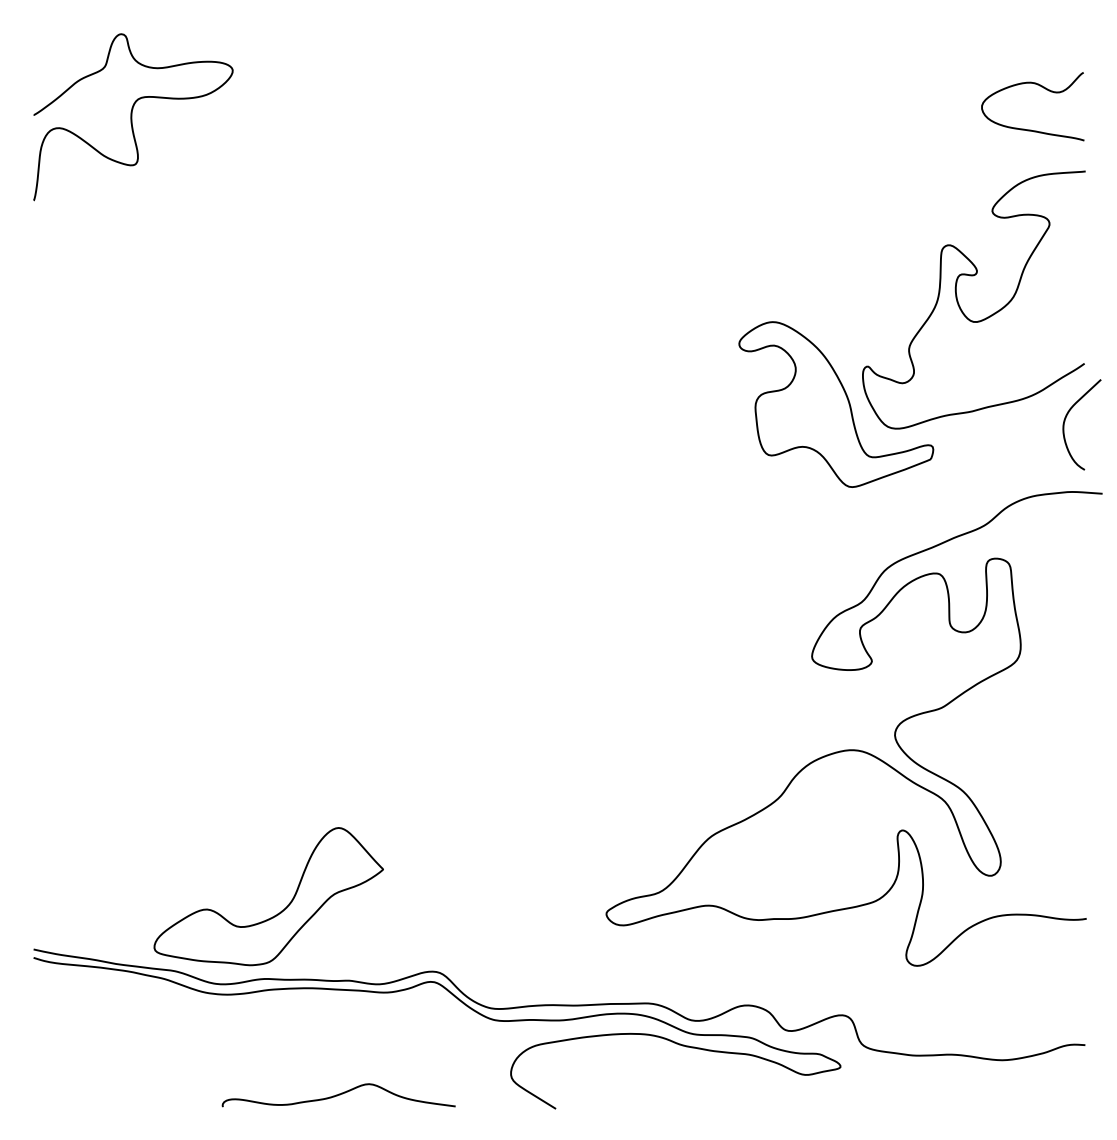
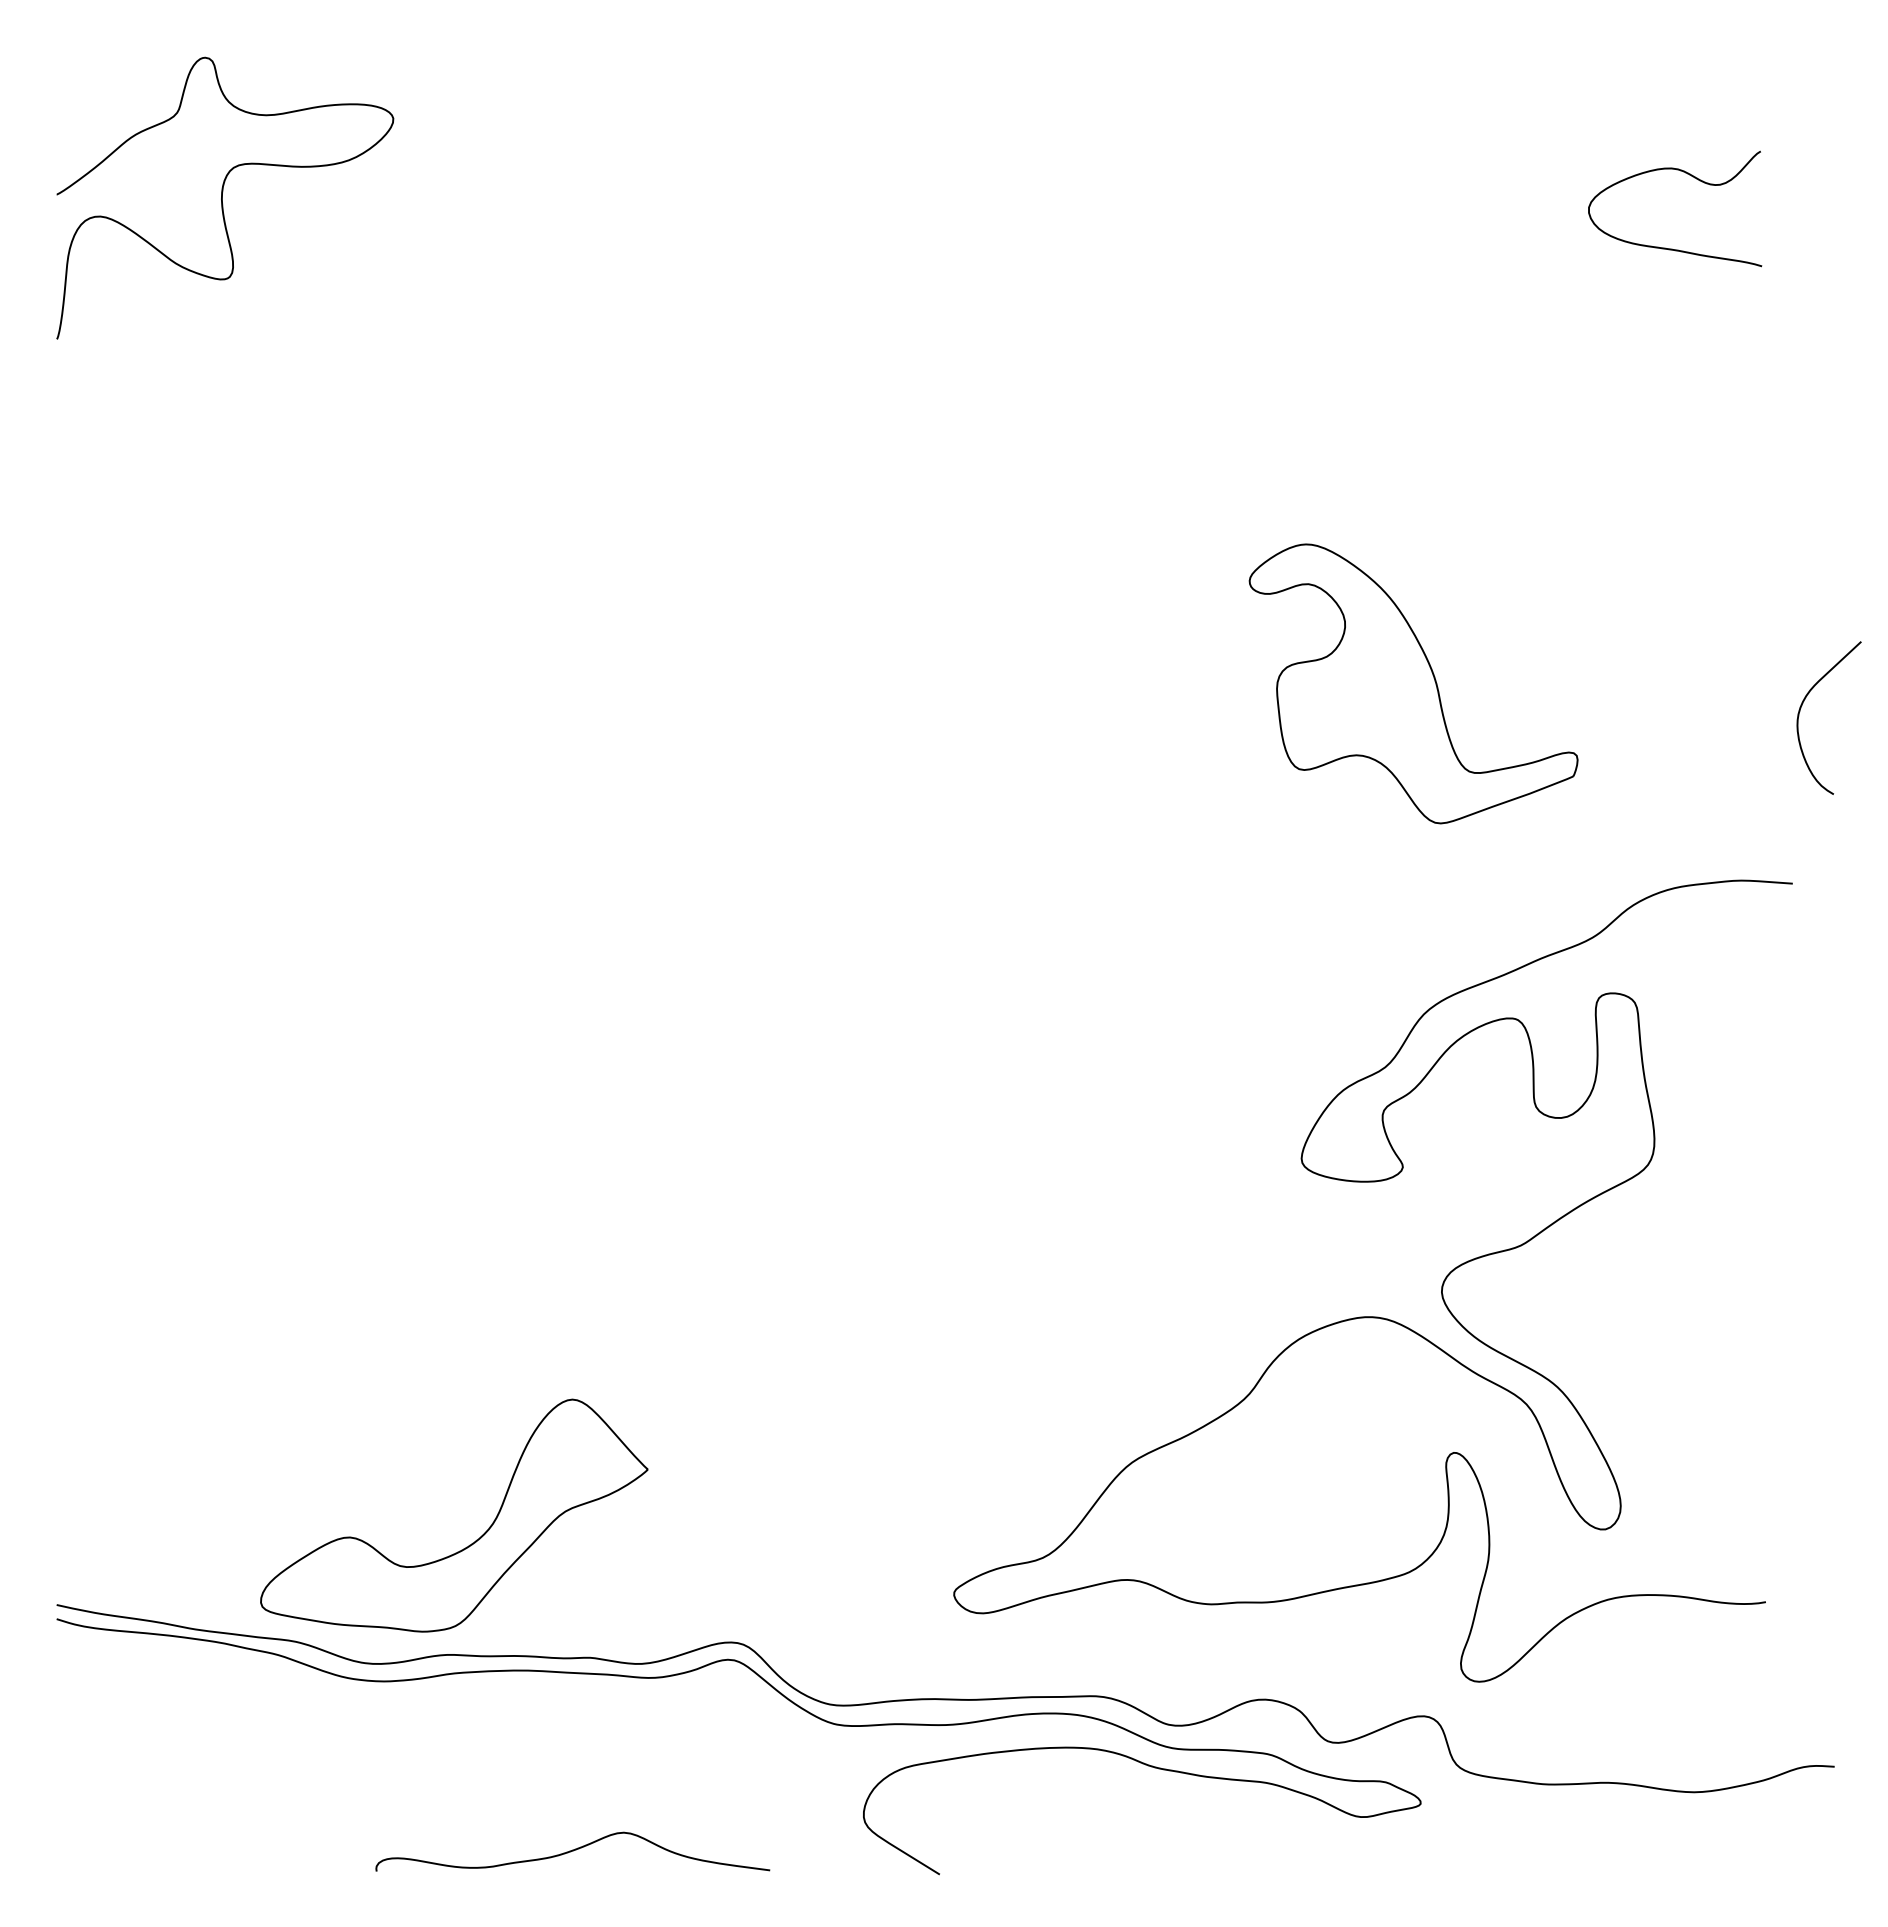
curve: (1041, 87) -> (1689, 176), moved
curve: (959, 303) -> (1621, 512), removed
curve: (853, 749) -> (1371, 1315), moved

